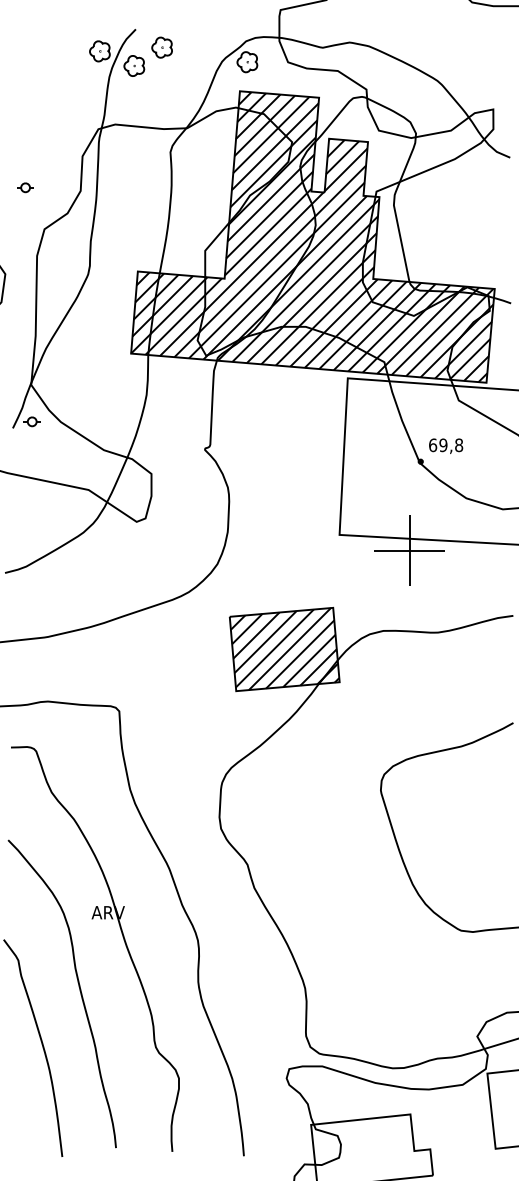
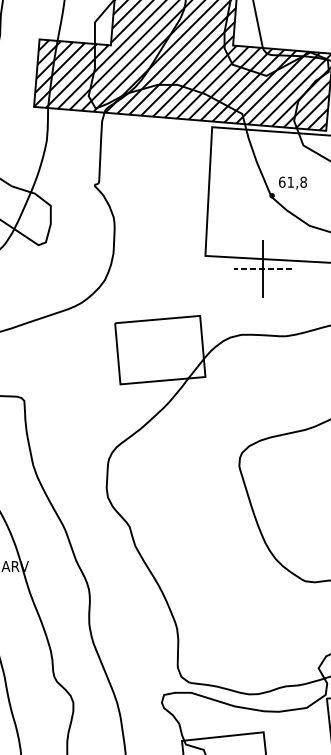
text: (443, 445) -> (290, 182), 69,8 -> 61,8
line: (409, 550) -> (262, 268), solid -> dashed
hatch: (284, 649) -> (160, 350), removed

